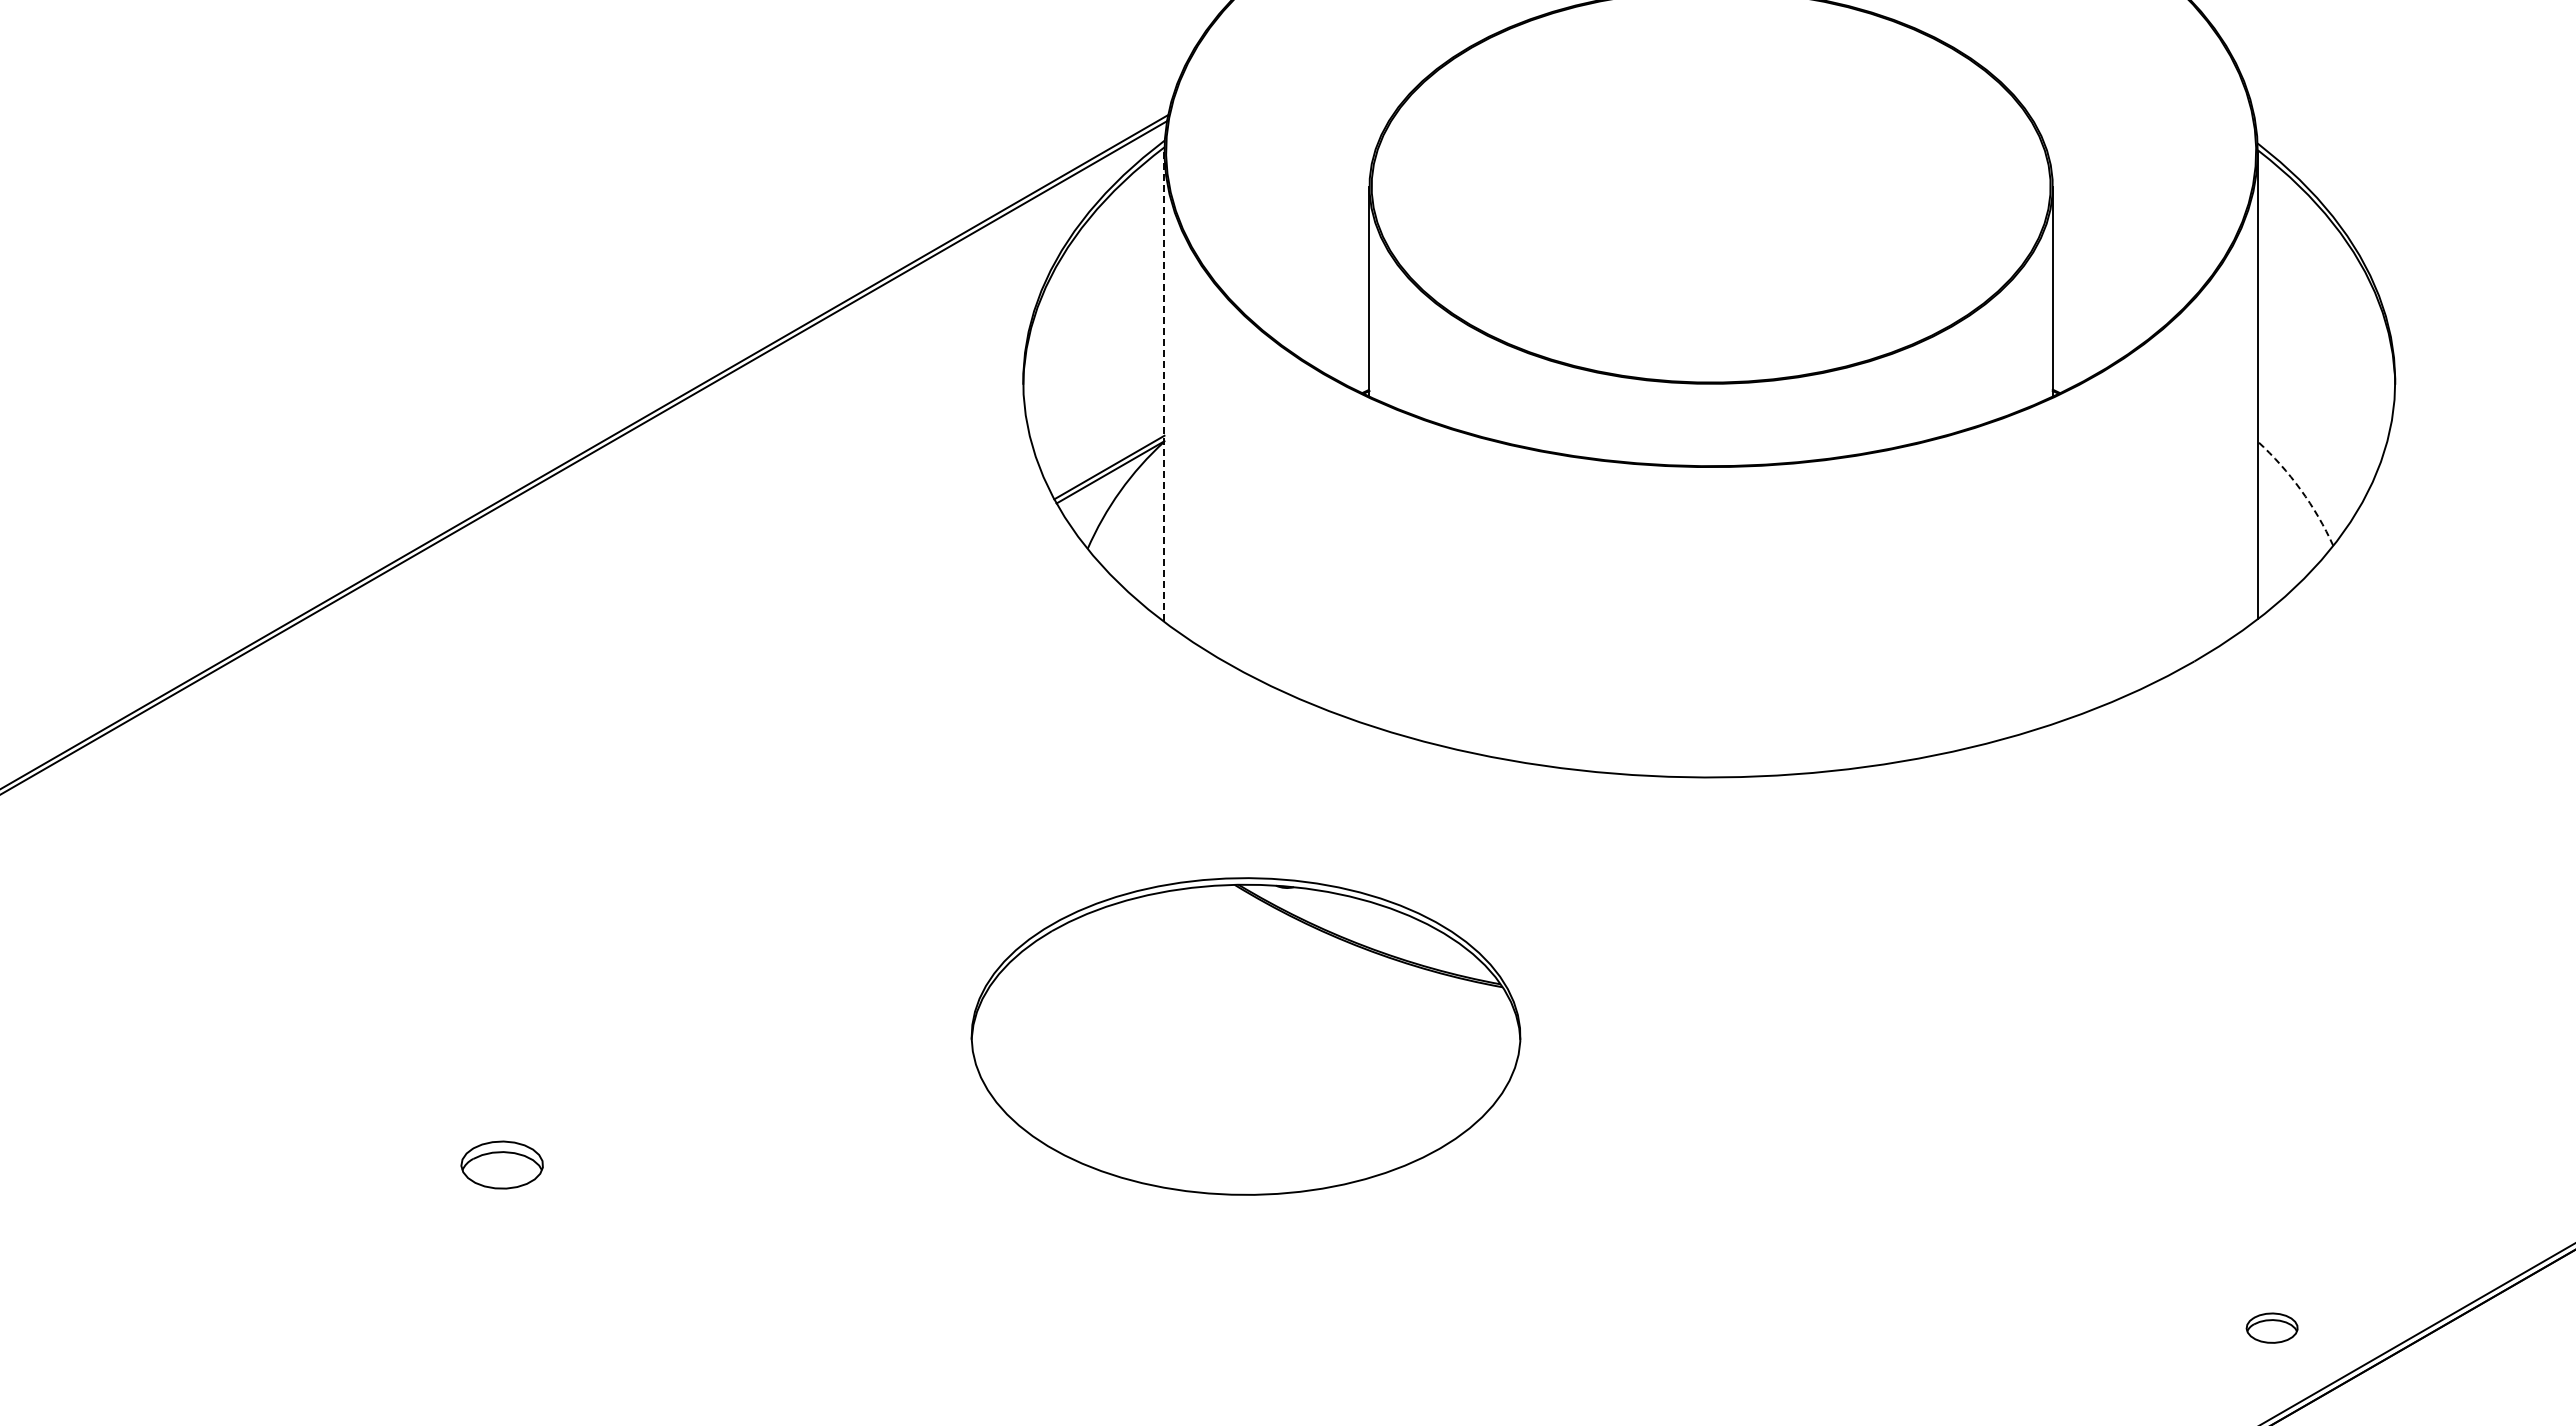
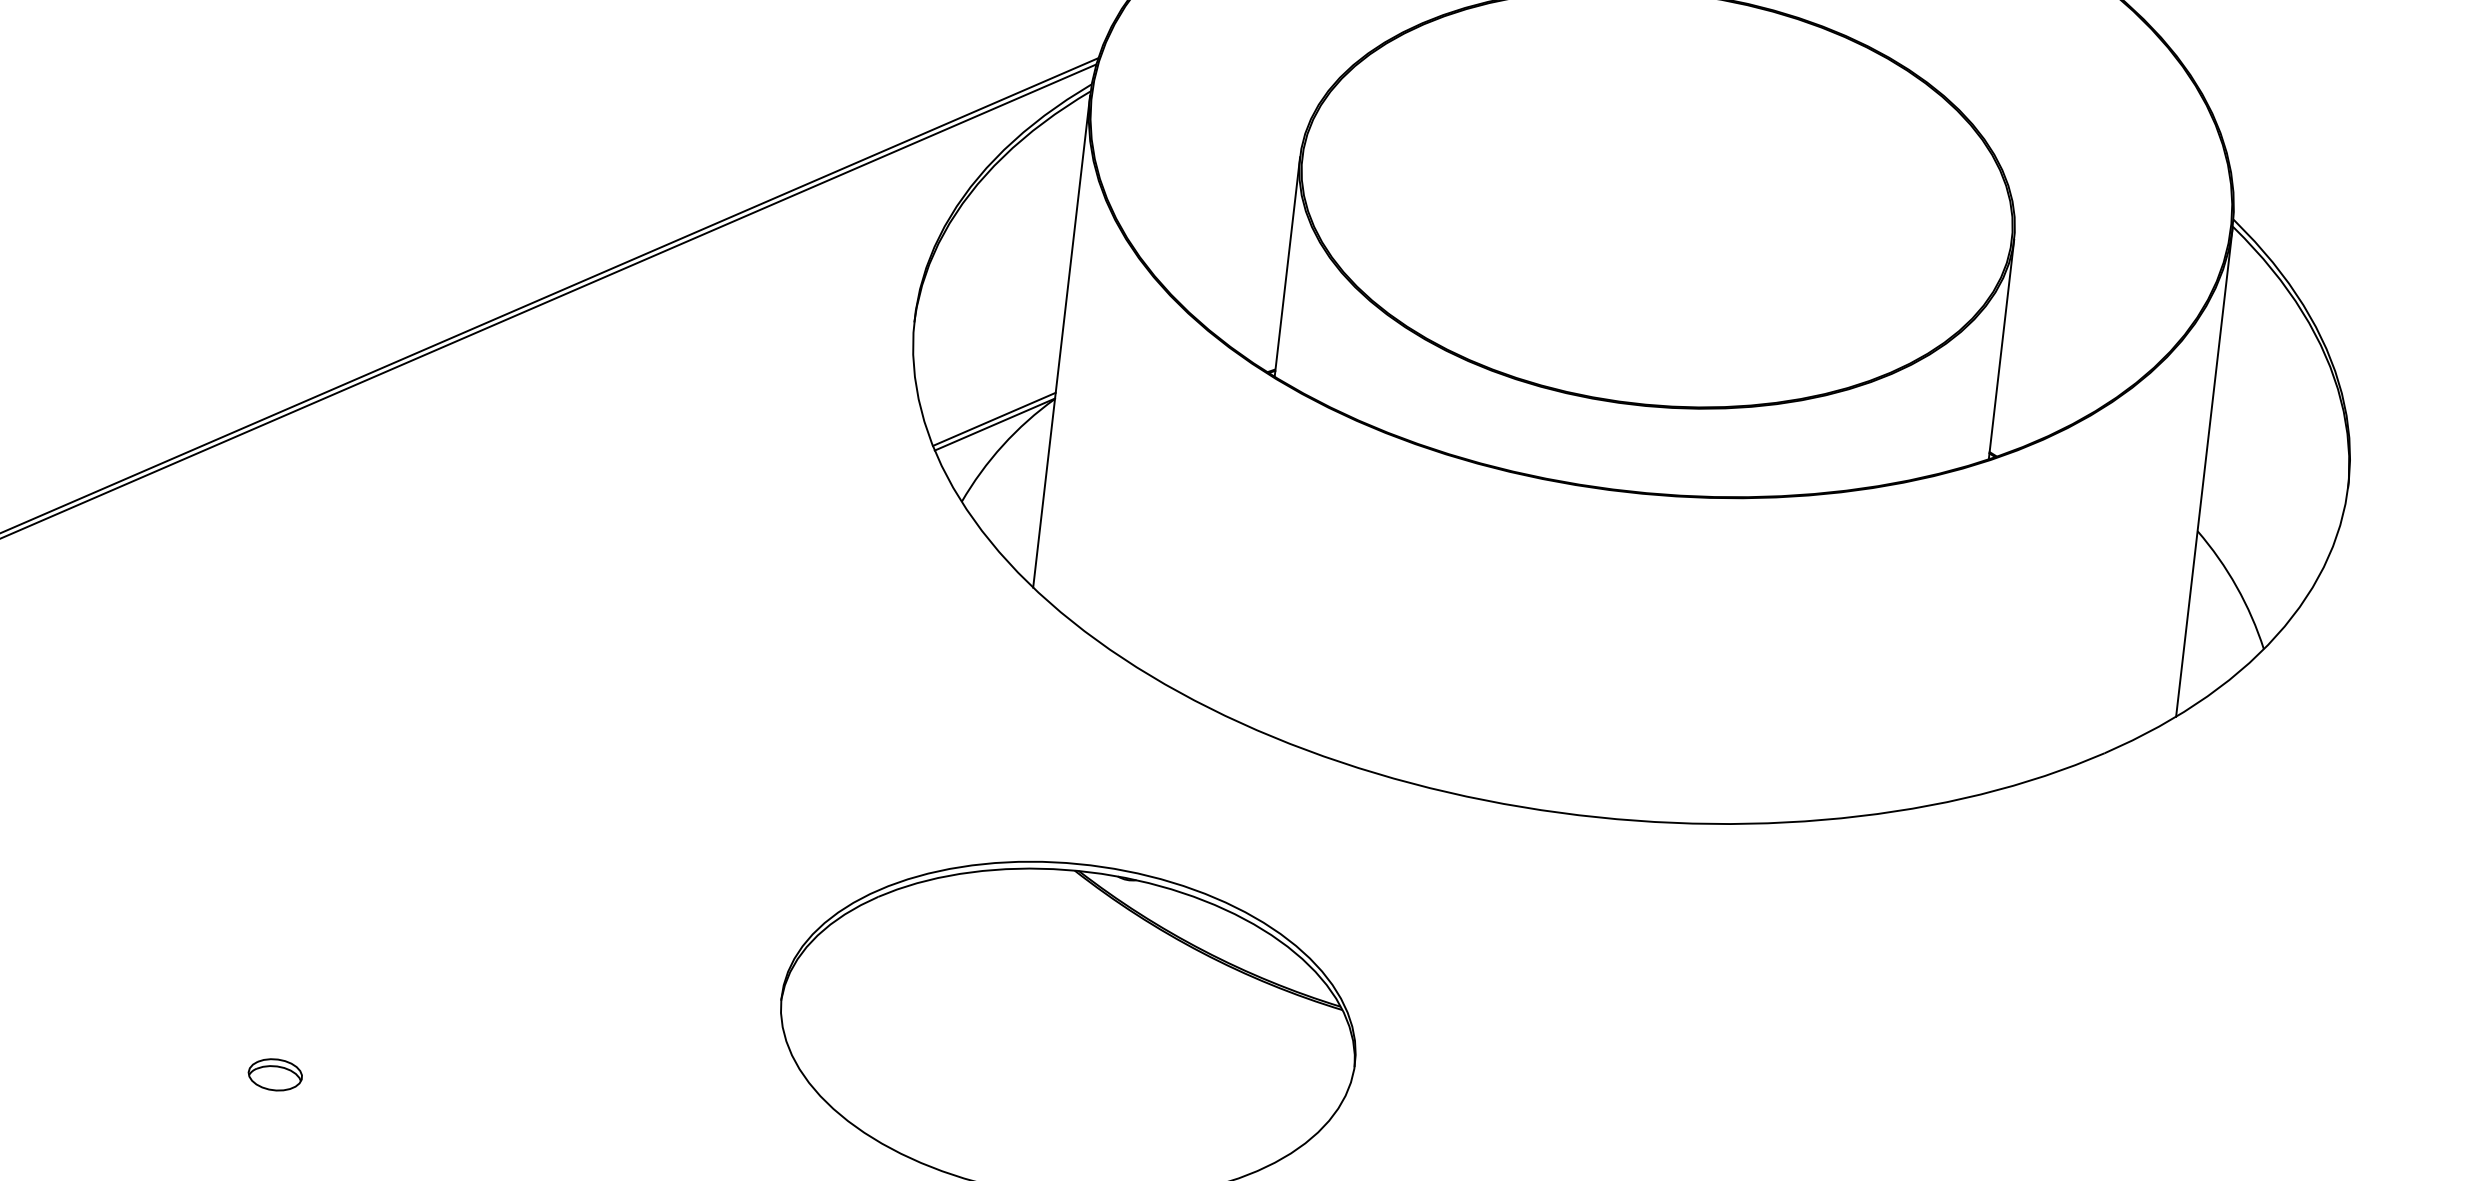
line: (1164, 387) -> (1061, 342), dashed -> solid
arc: (2300, 489) -> (2236, 586), dashed -> solid
part: (501, 1164) -> (274, 1074), size x0.62

